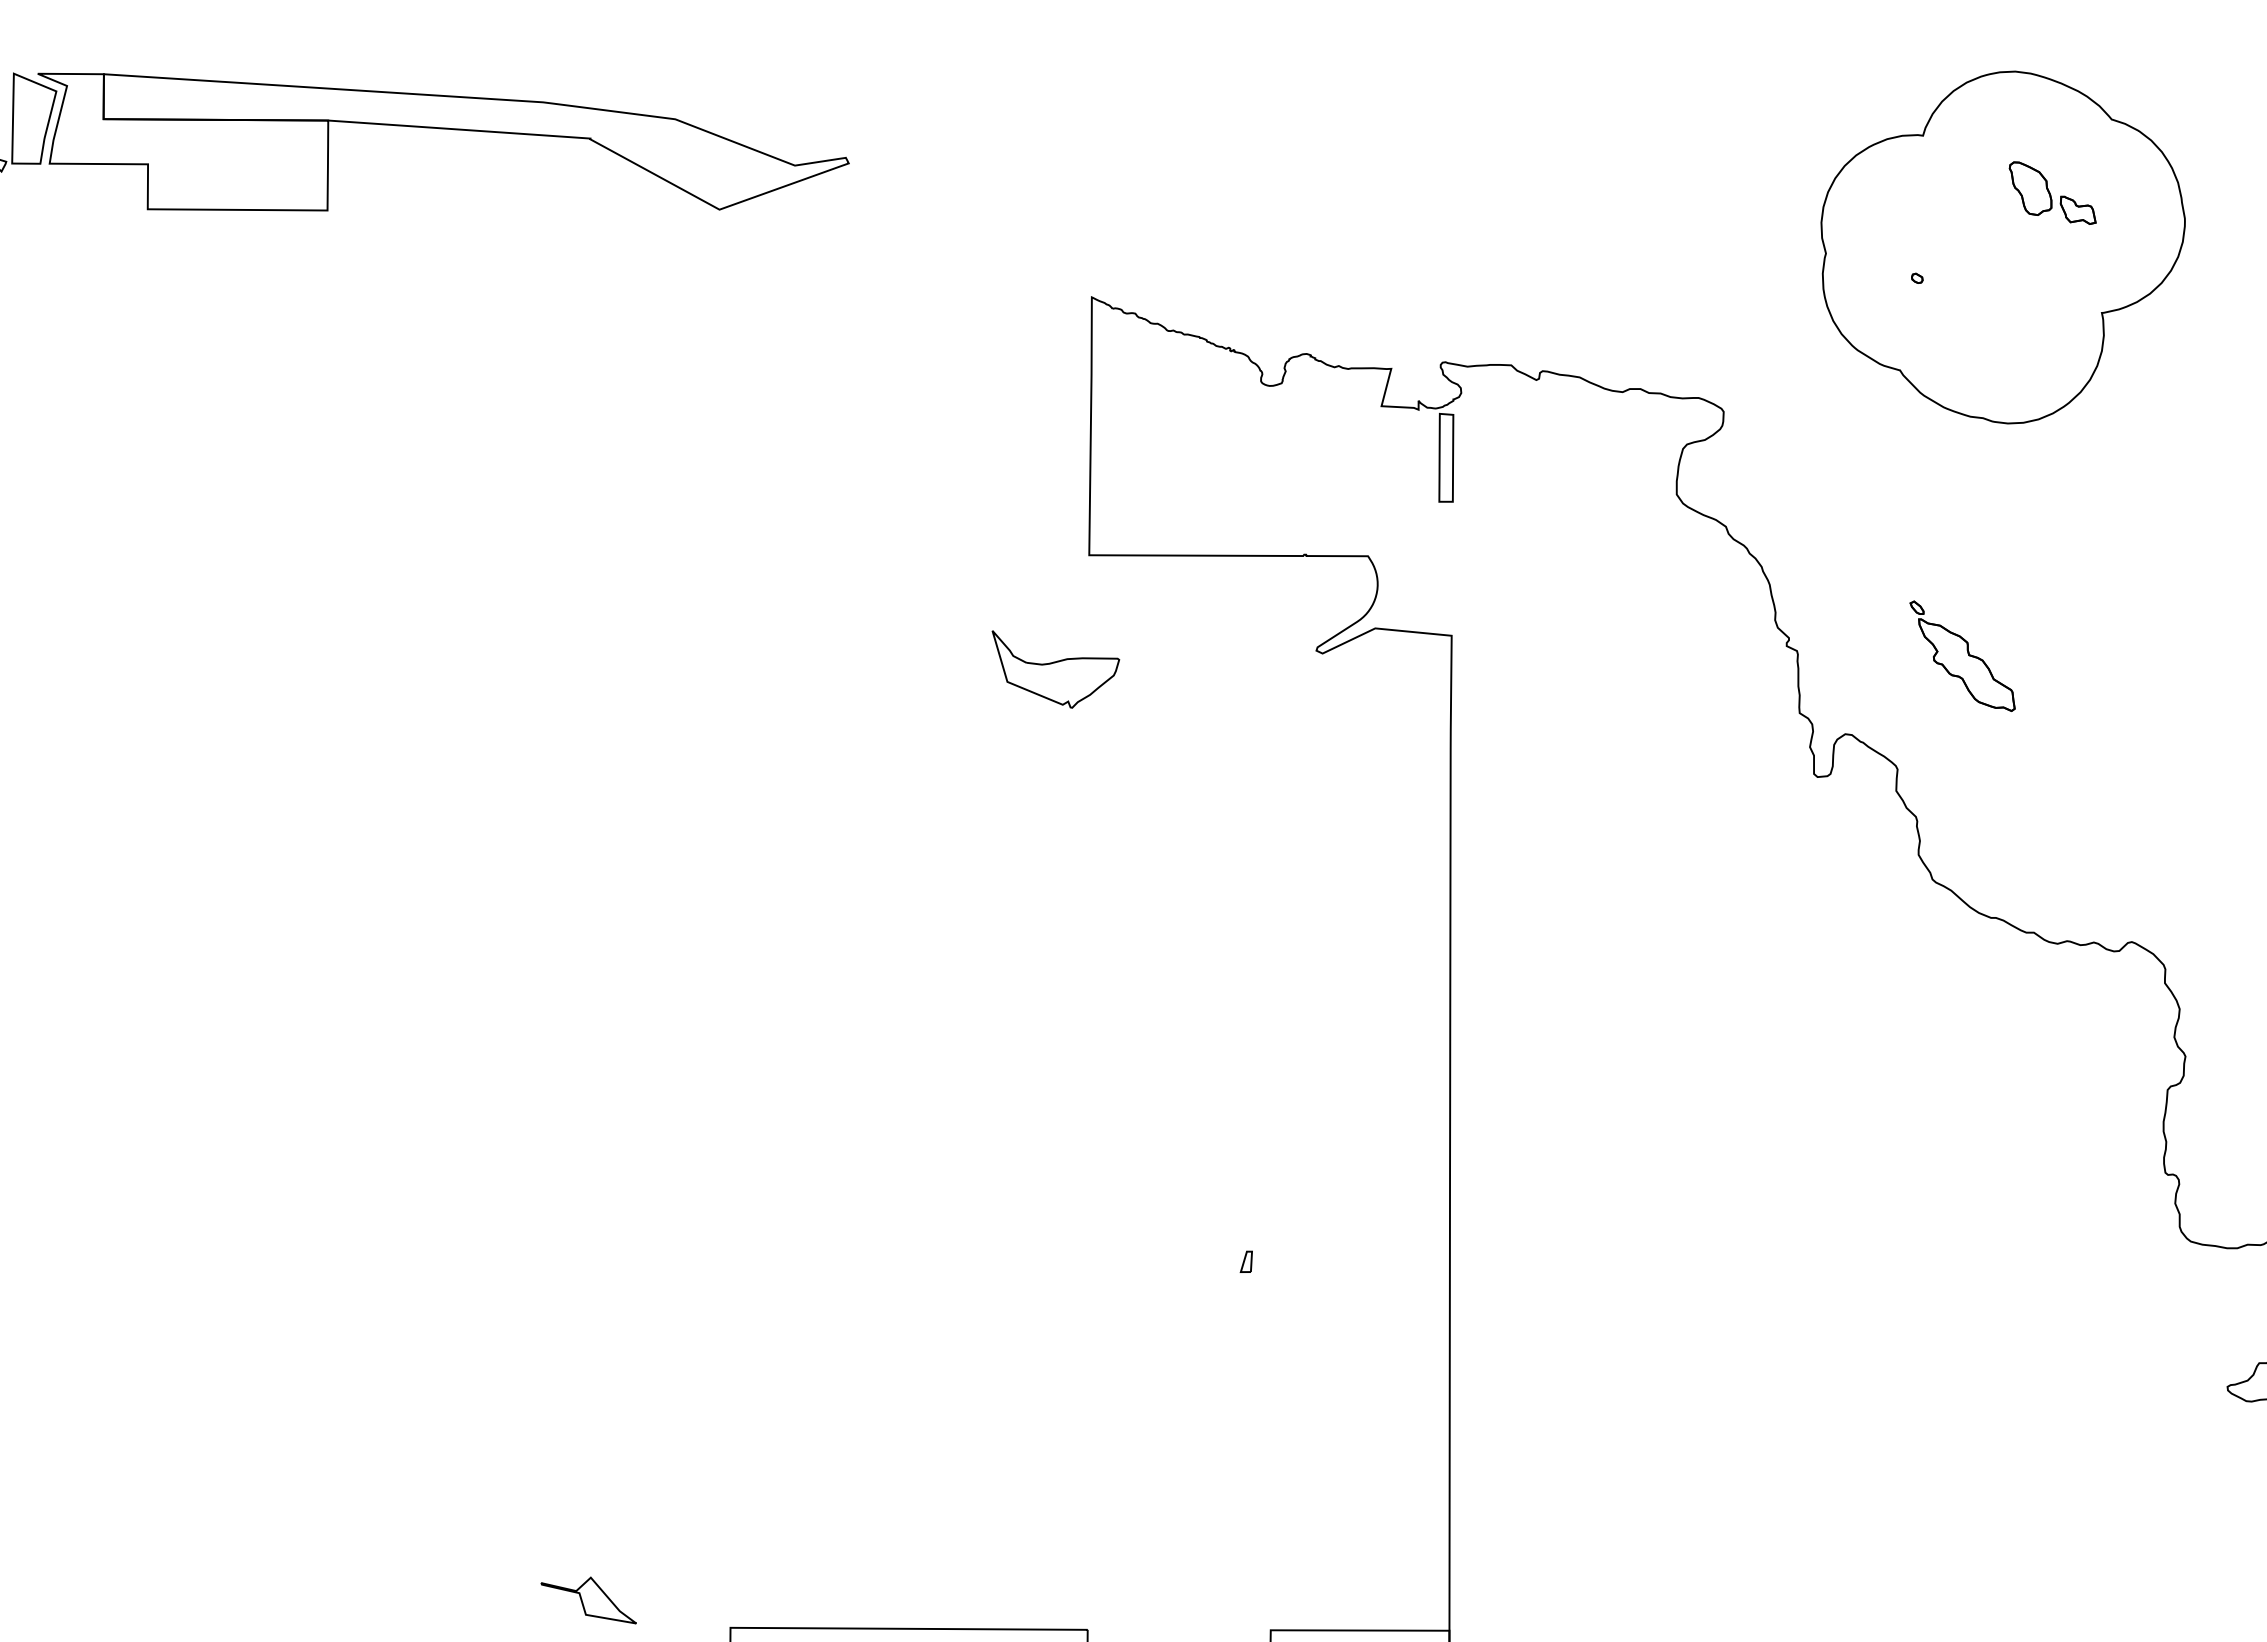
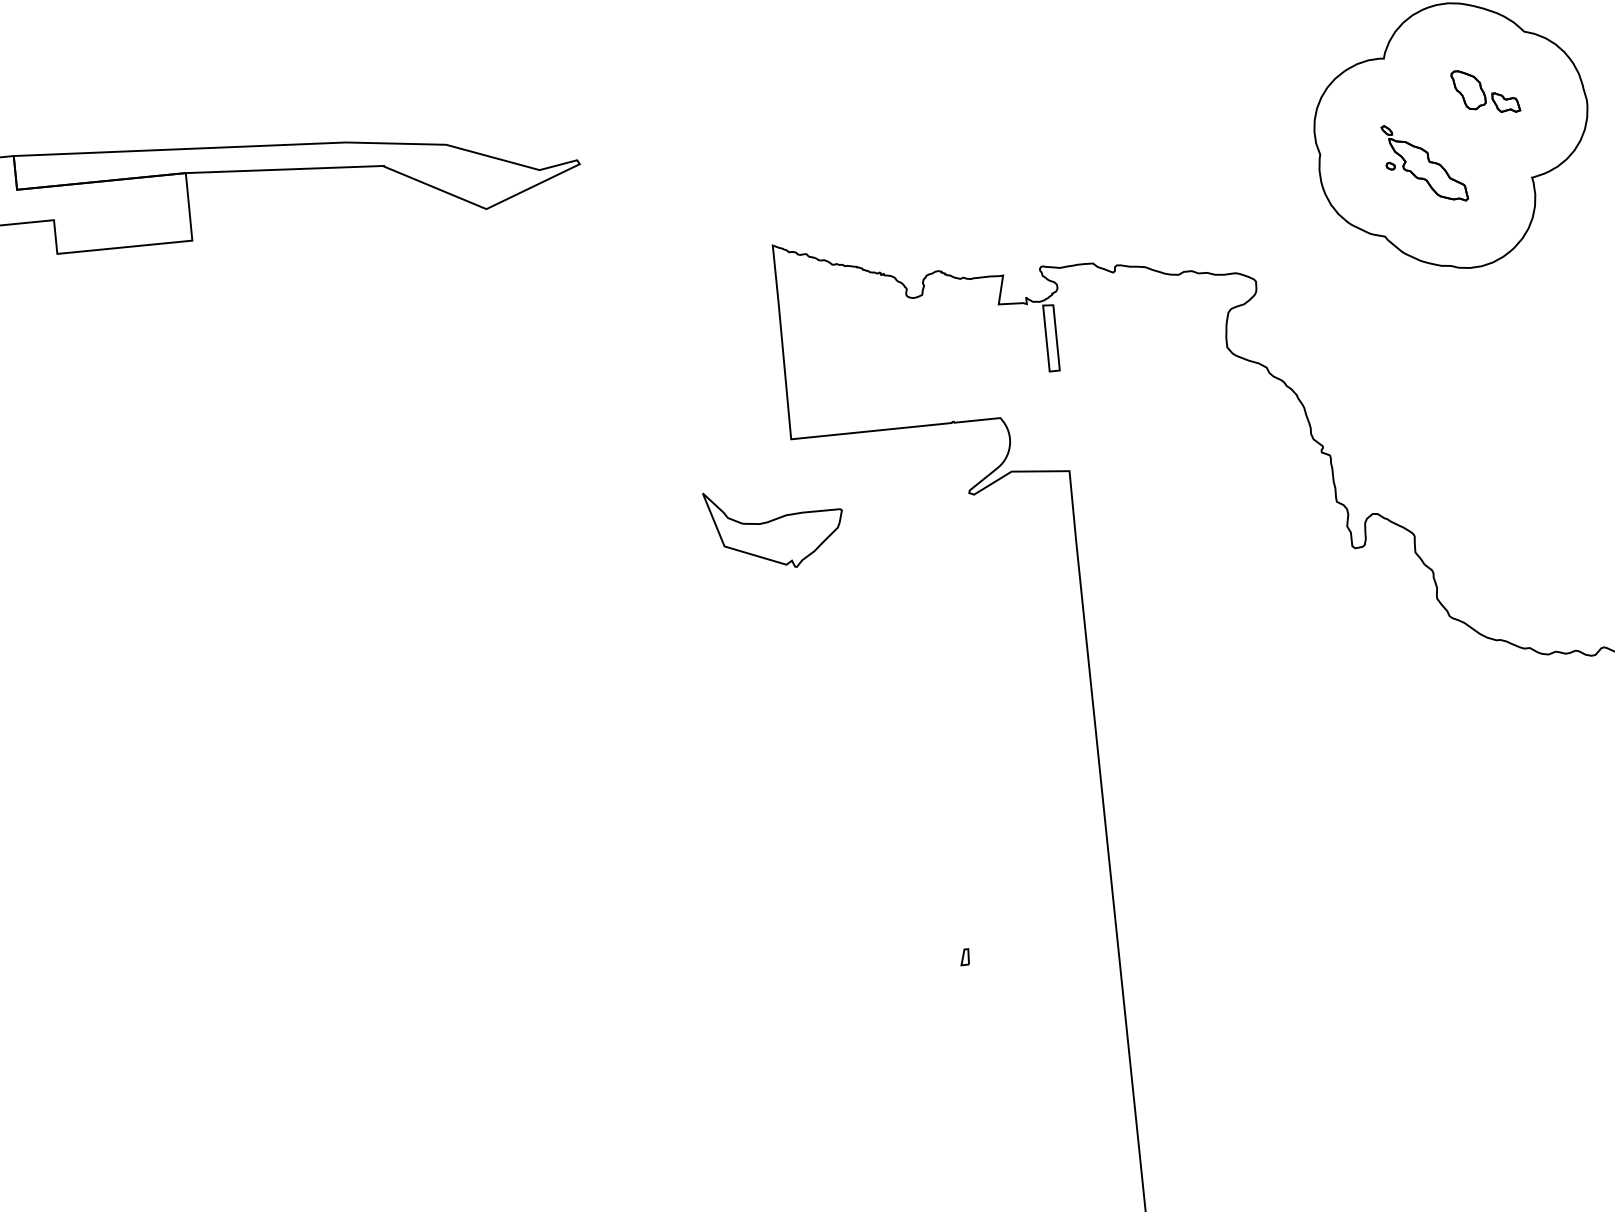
part: (1962, 655) -> (1424, 162), moved
part: (1055, 669) -> (774, 527), size x1.43

